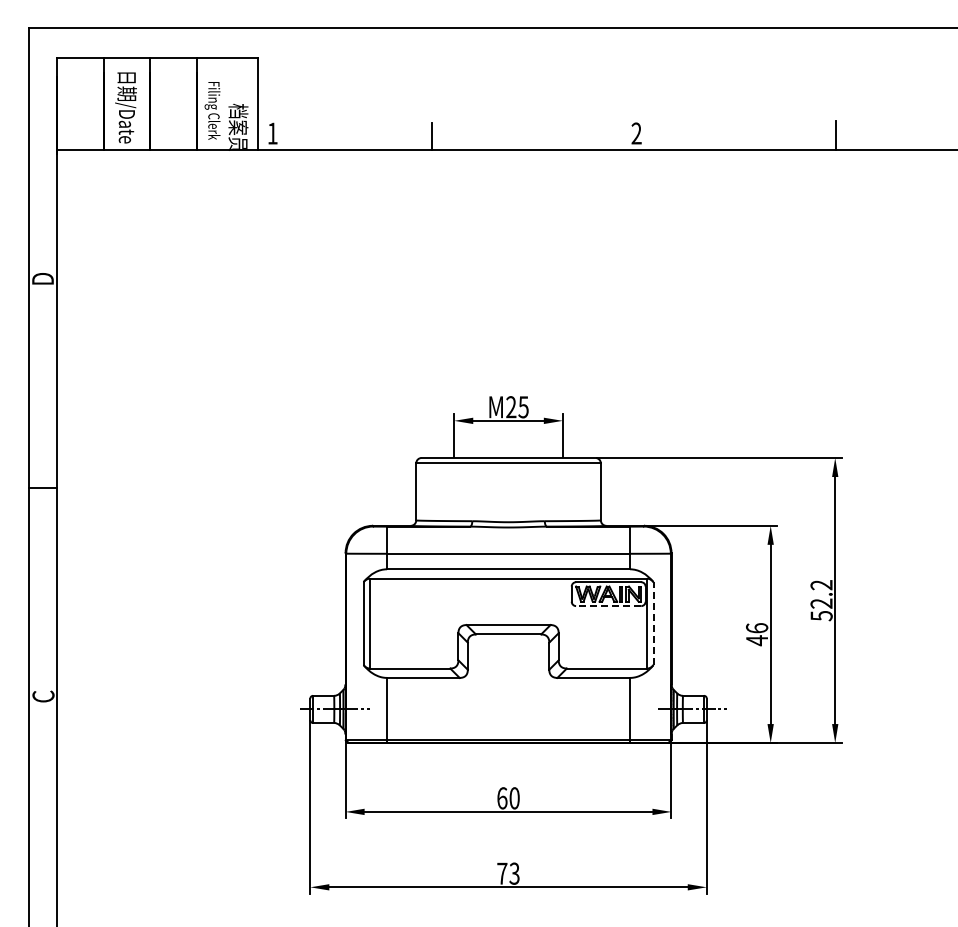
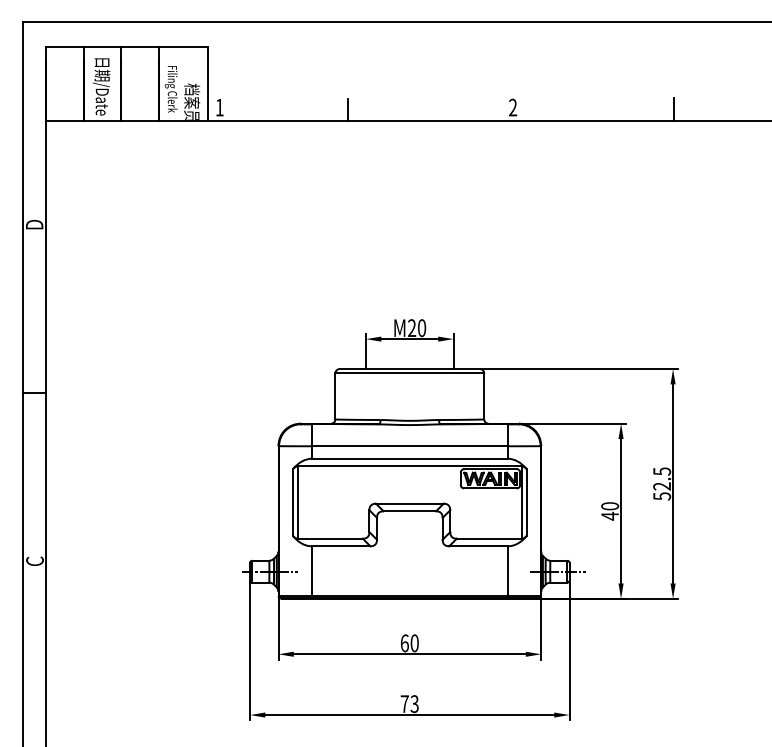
text: (523, 407) -> (421, 328), M25 -> M20
text: (821, 585) -> (662, 471), 52.2 -> 52.5
line: (608, 606) -> (490, 488), dashed -> solid
line: (653, 623) -> (526, 502), dashed -> solid
text: (757, 628) -> (610, 506), 46 -> 40

